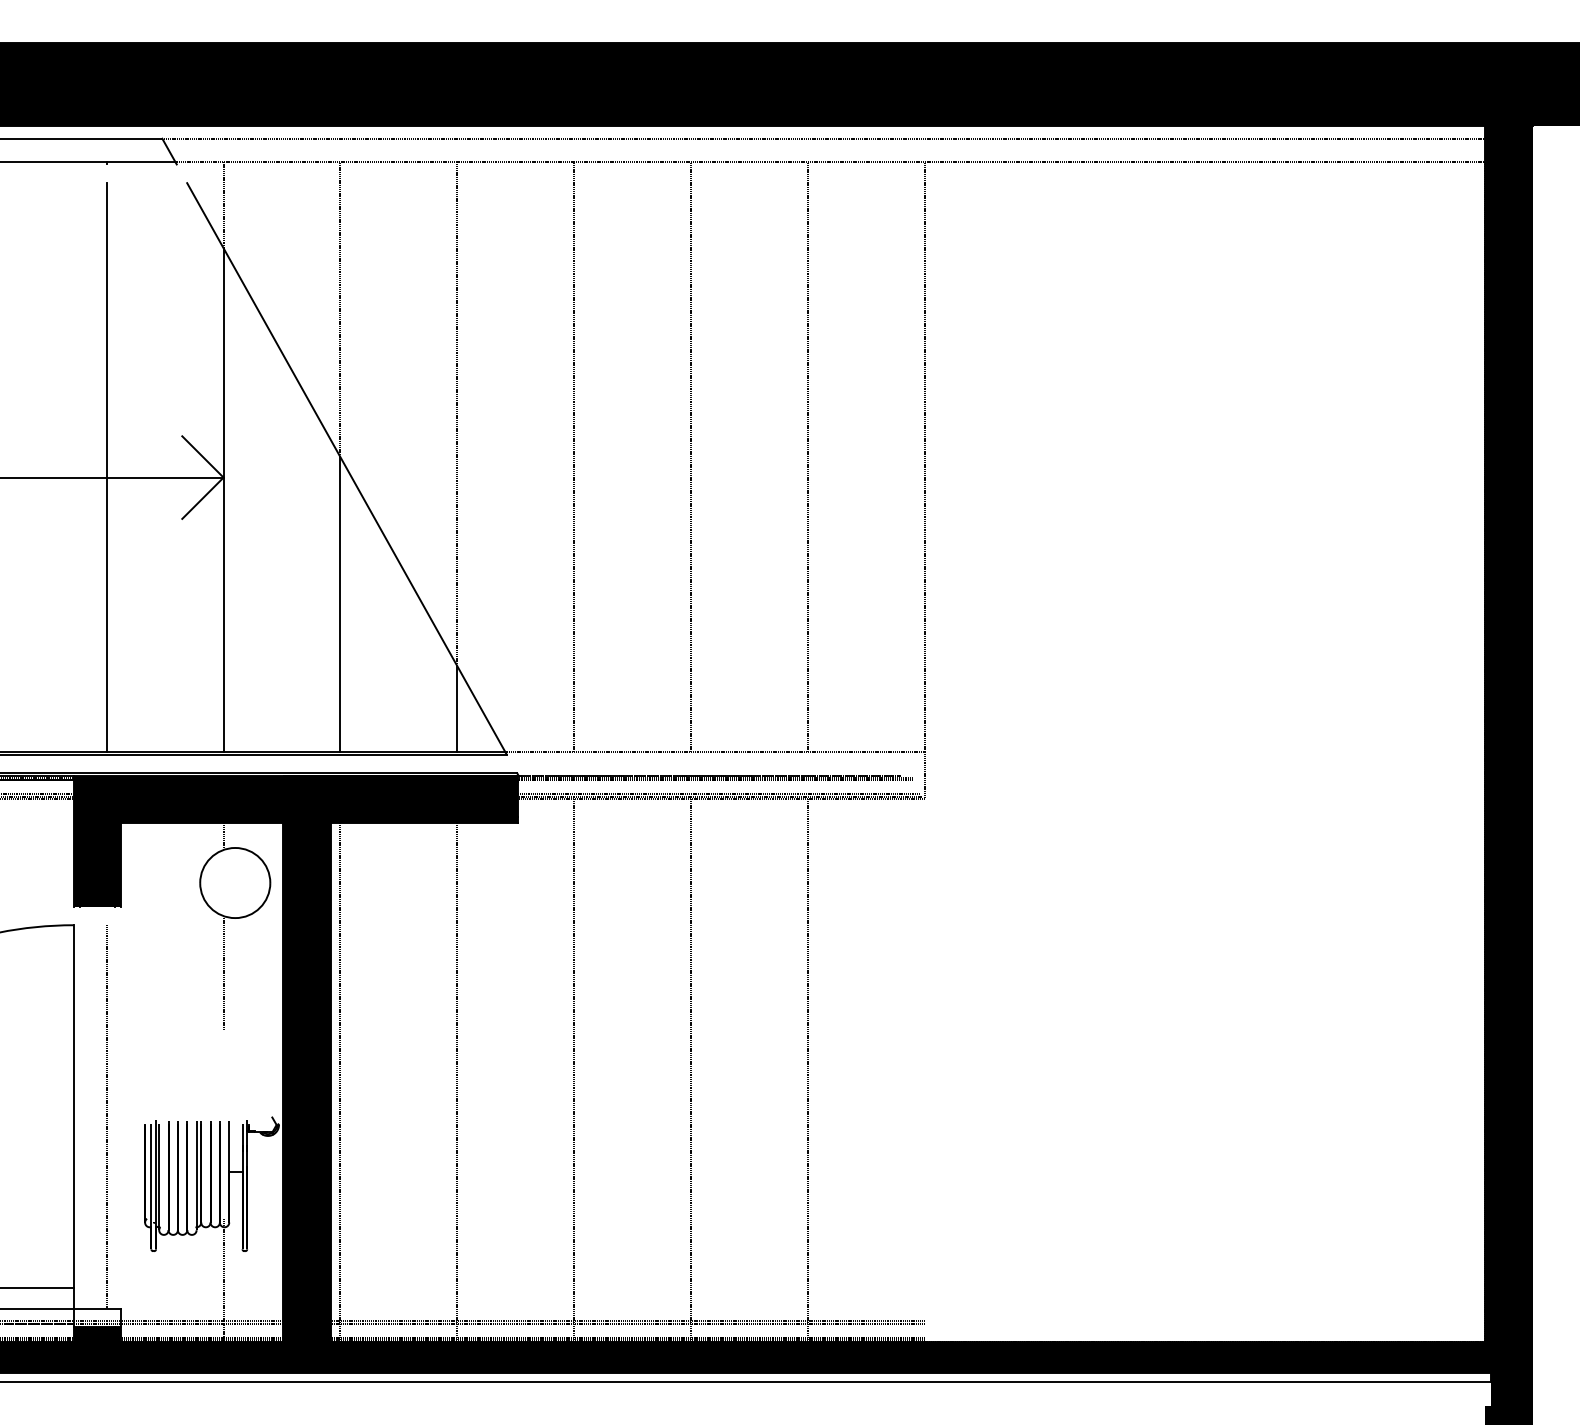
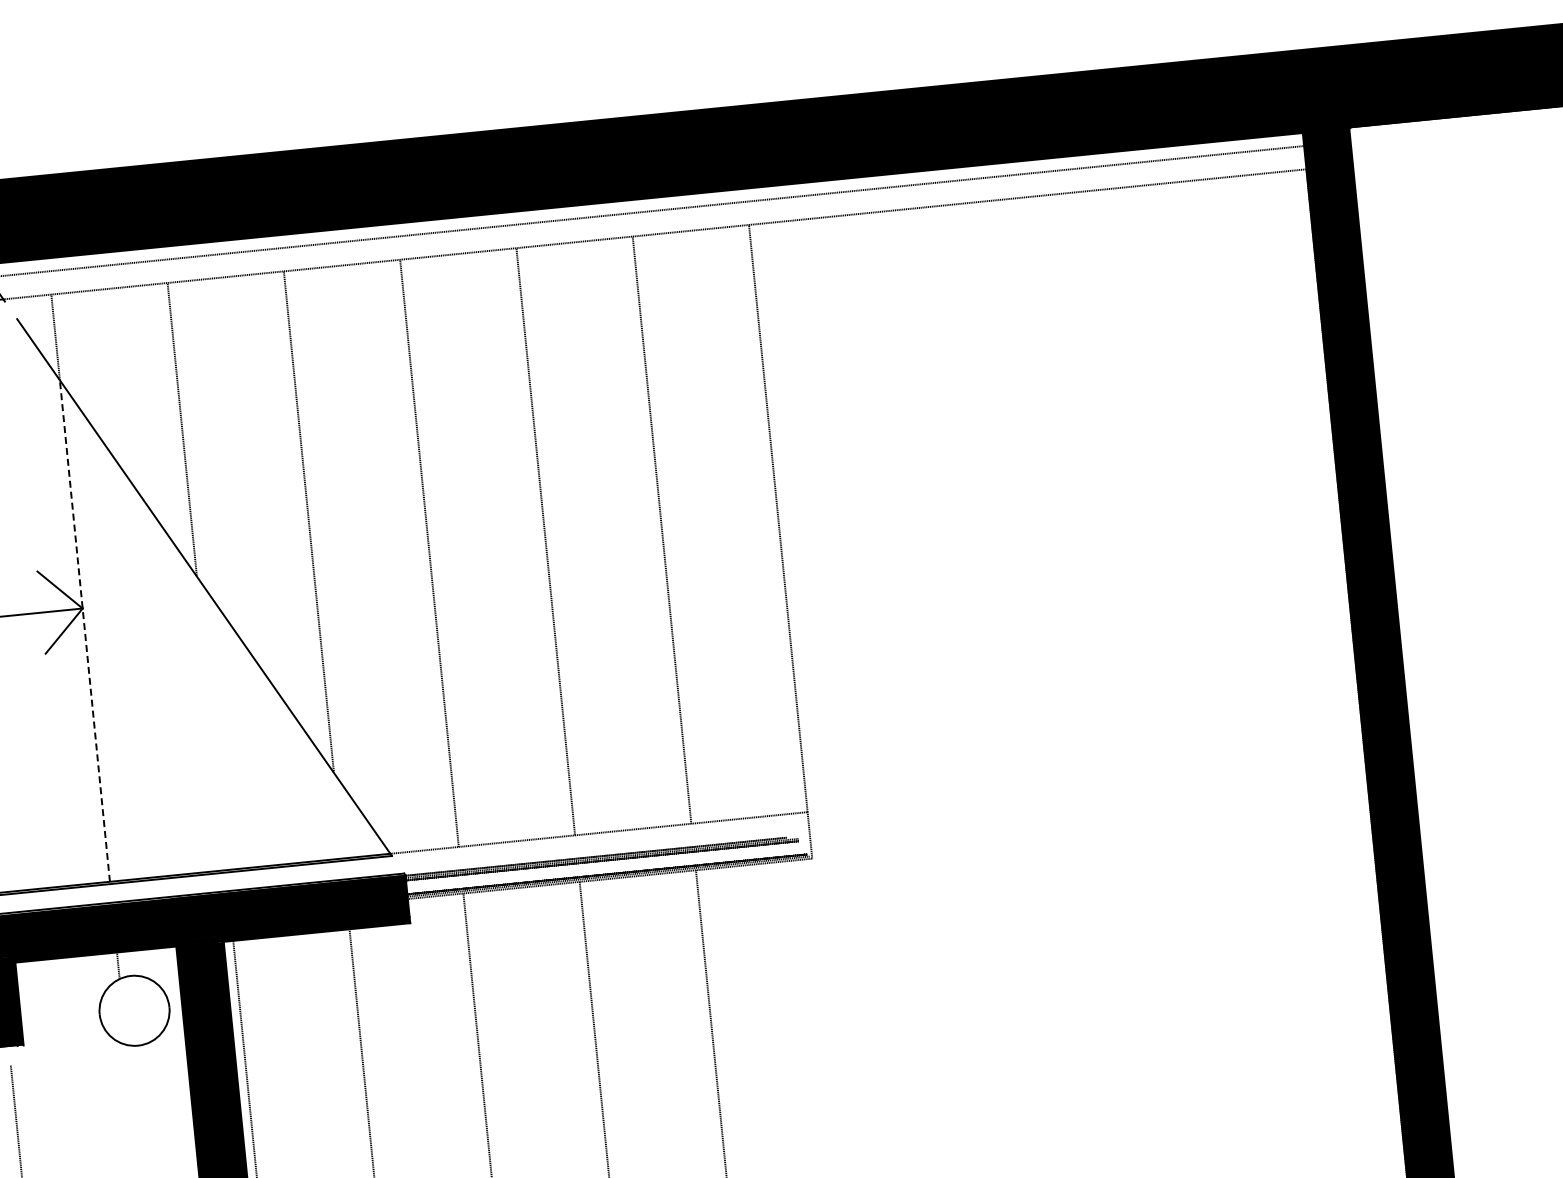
line: (223, 499) -> (84, 630), solid -> dashed
line: (340, 604) -> (211, 723), removed
line: (457, 709) -> (338, 816), removed
line: (223, 972) -> (131, 1100), removed

